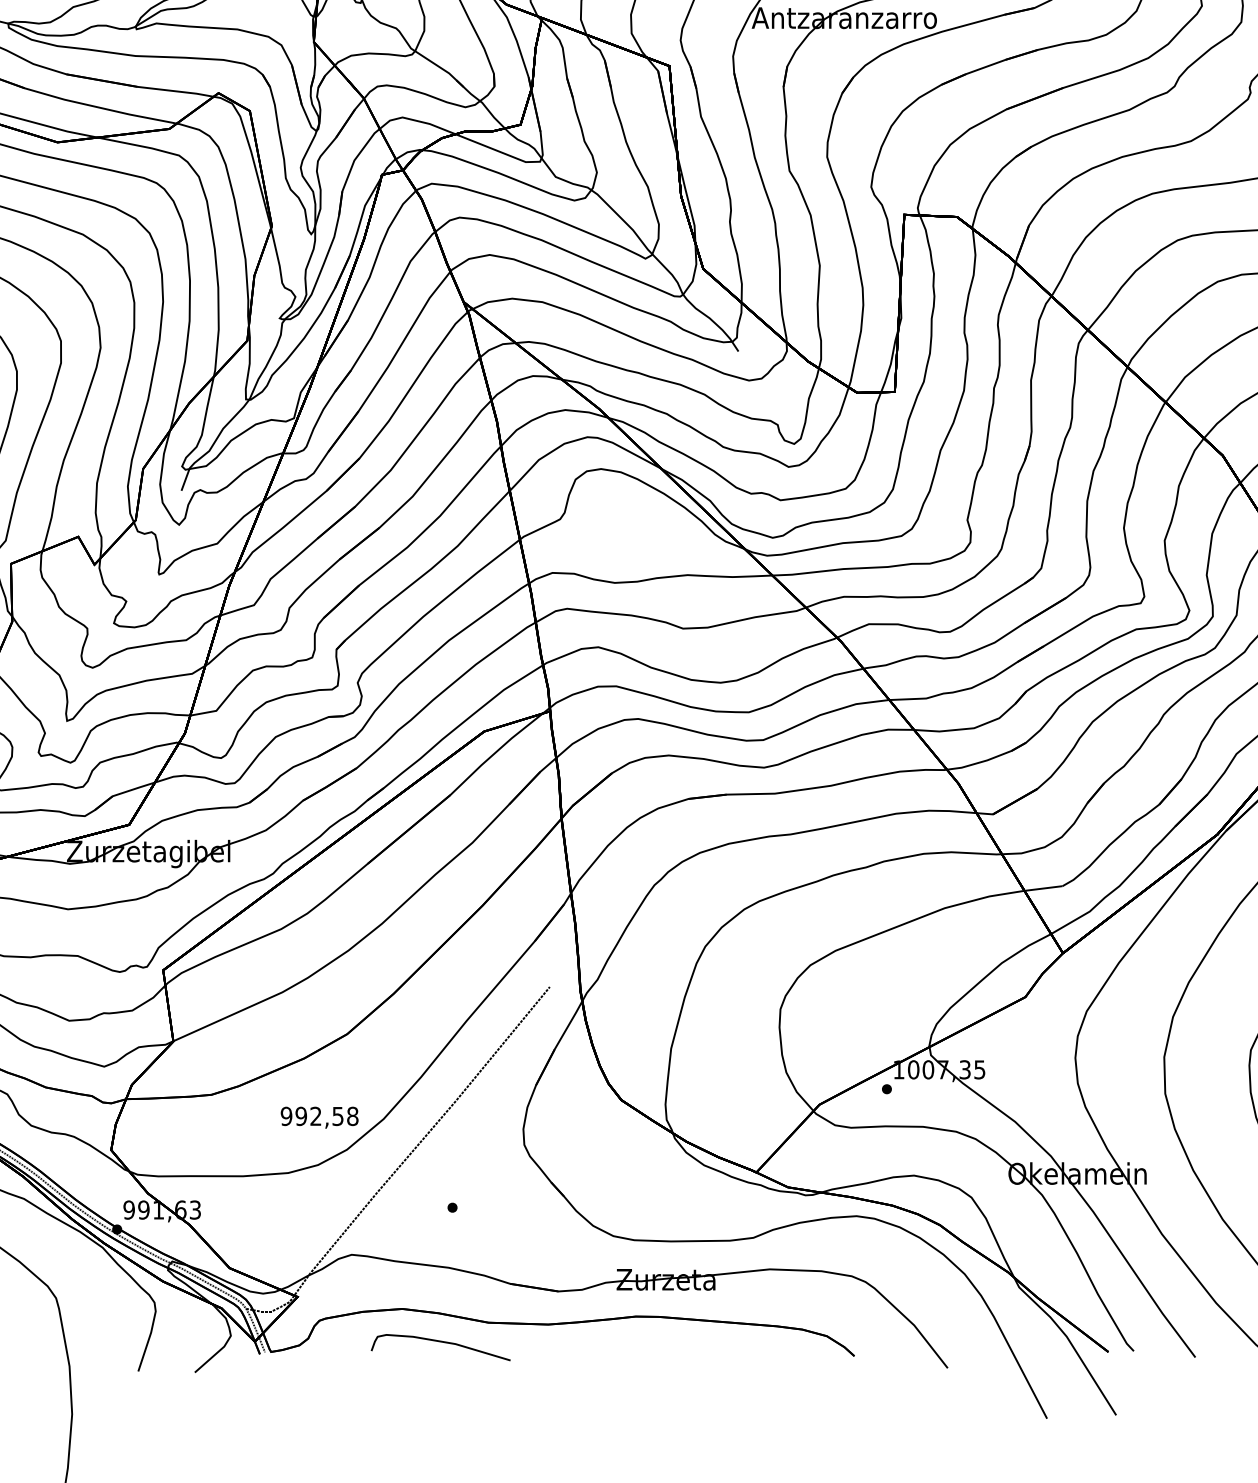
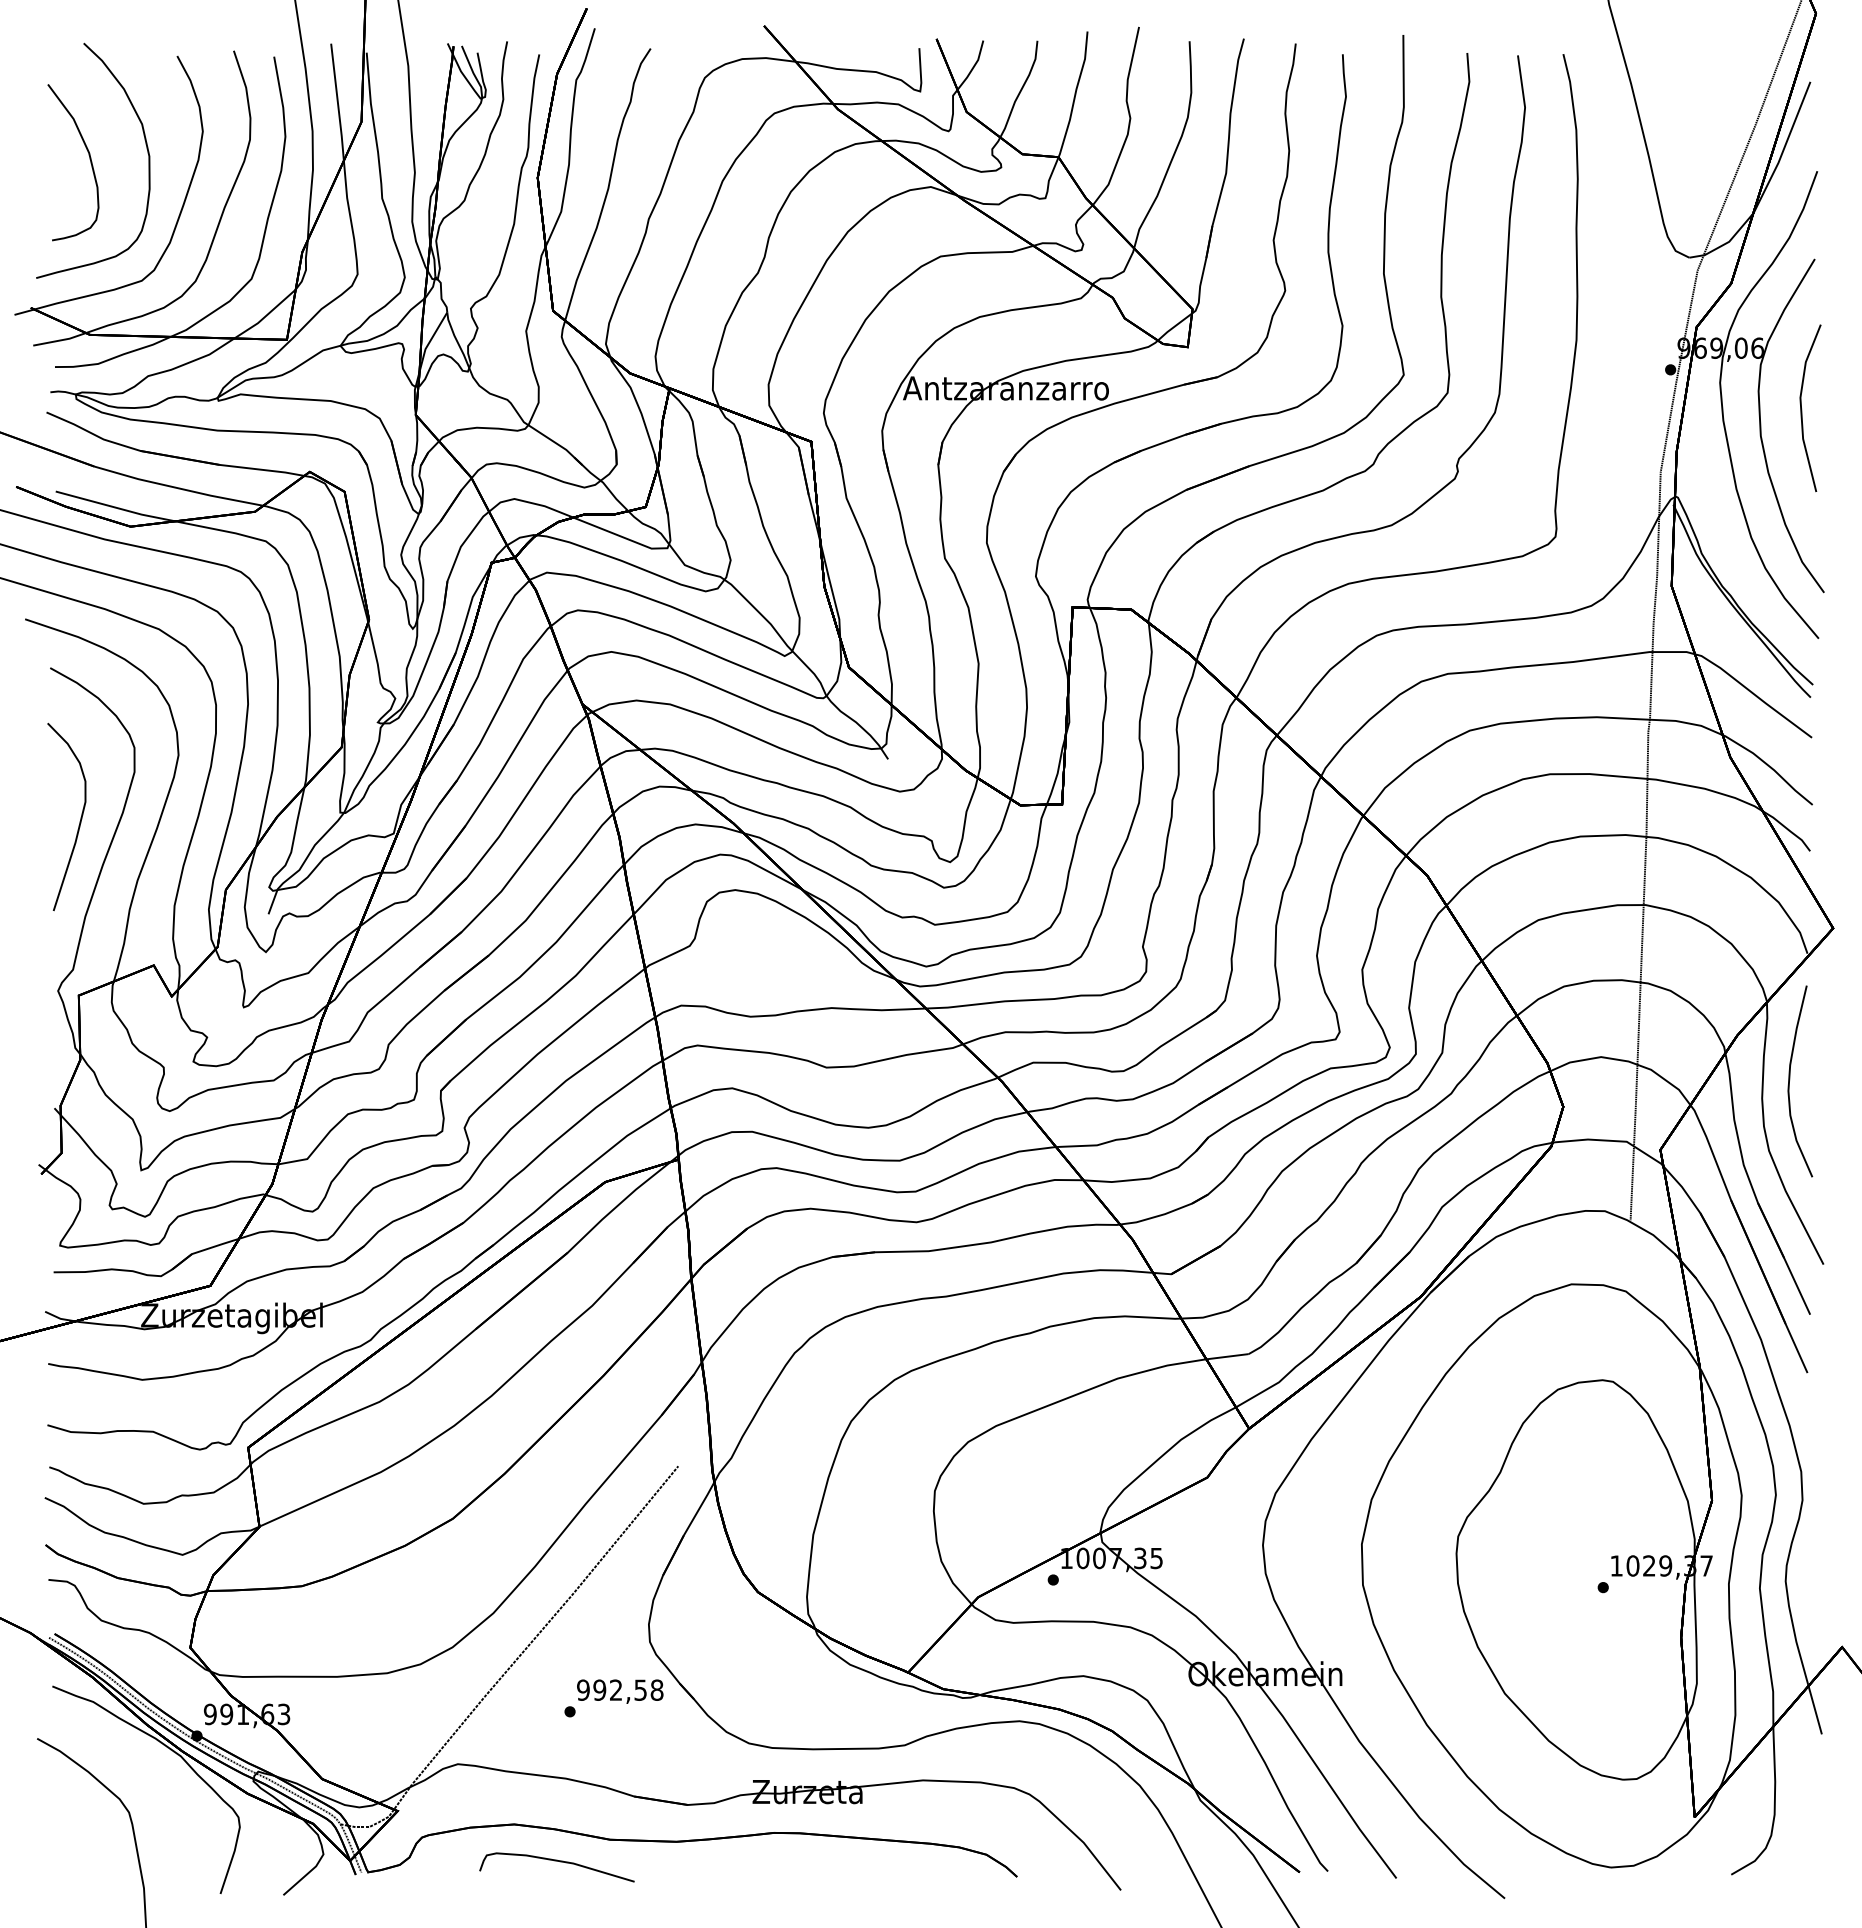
text: (319, 1117) -> (620, 1691), moved

